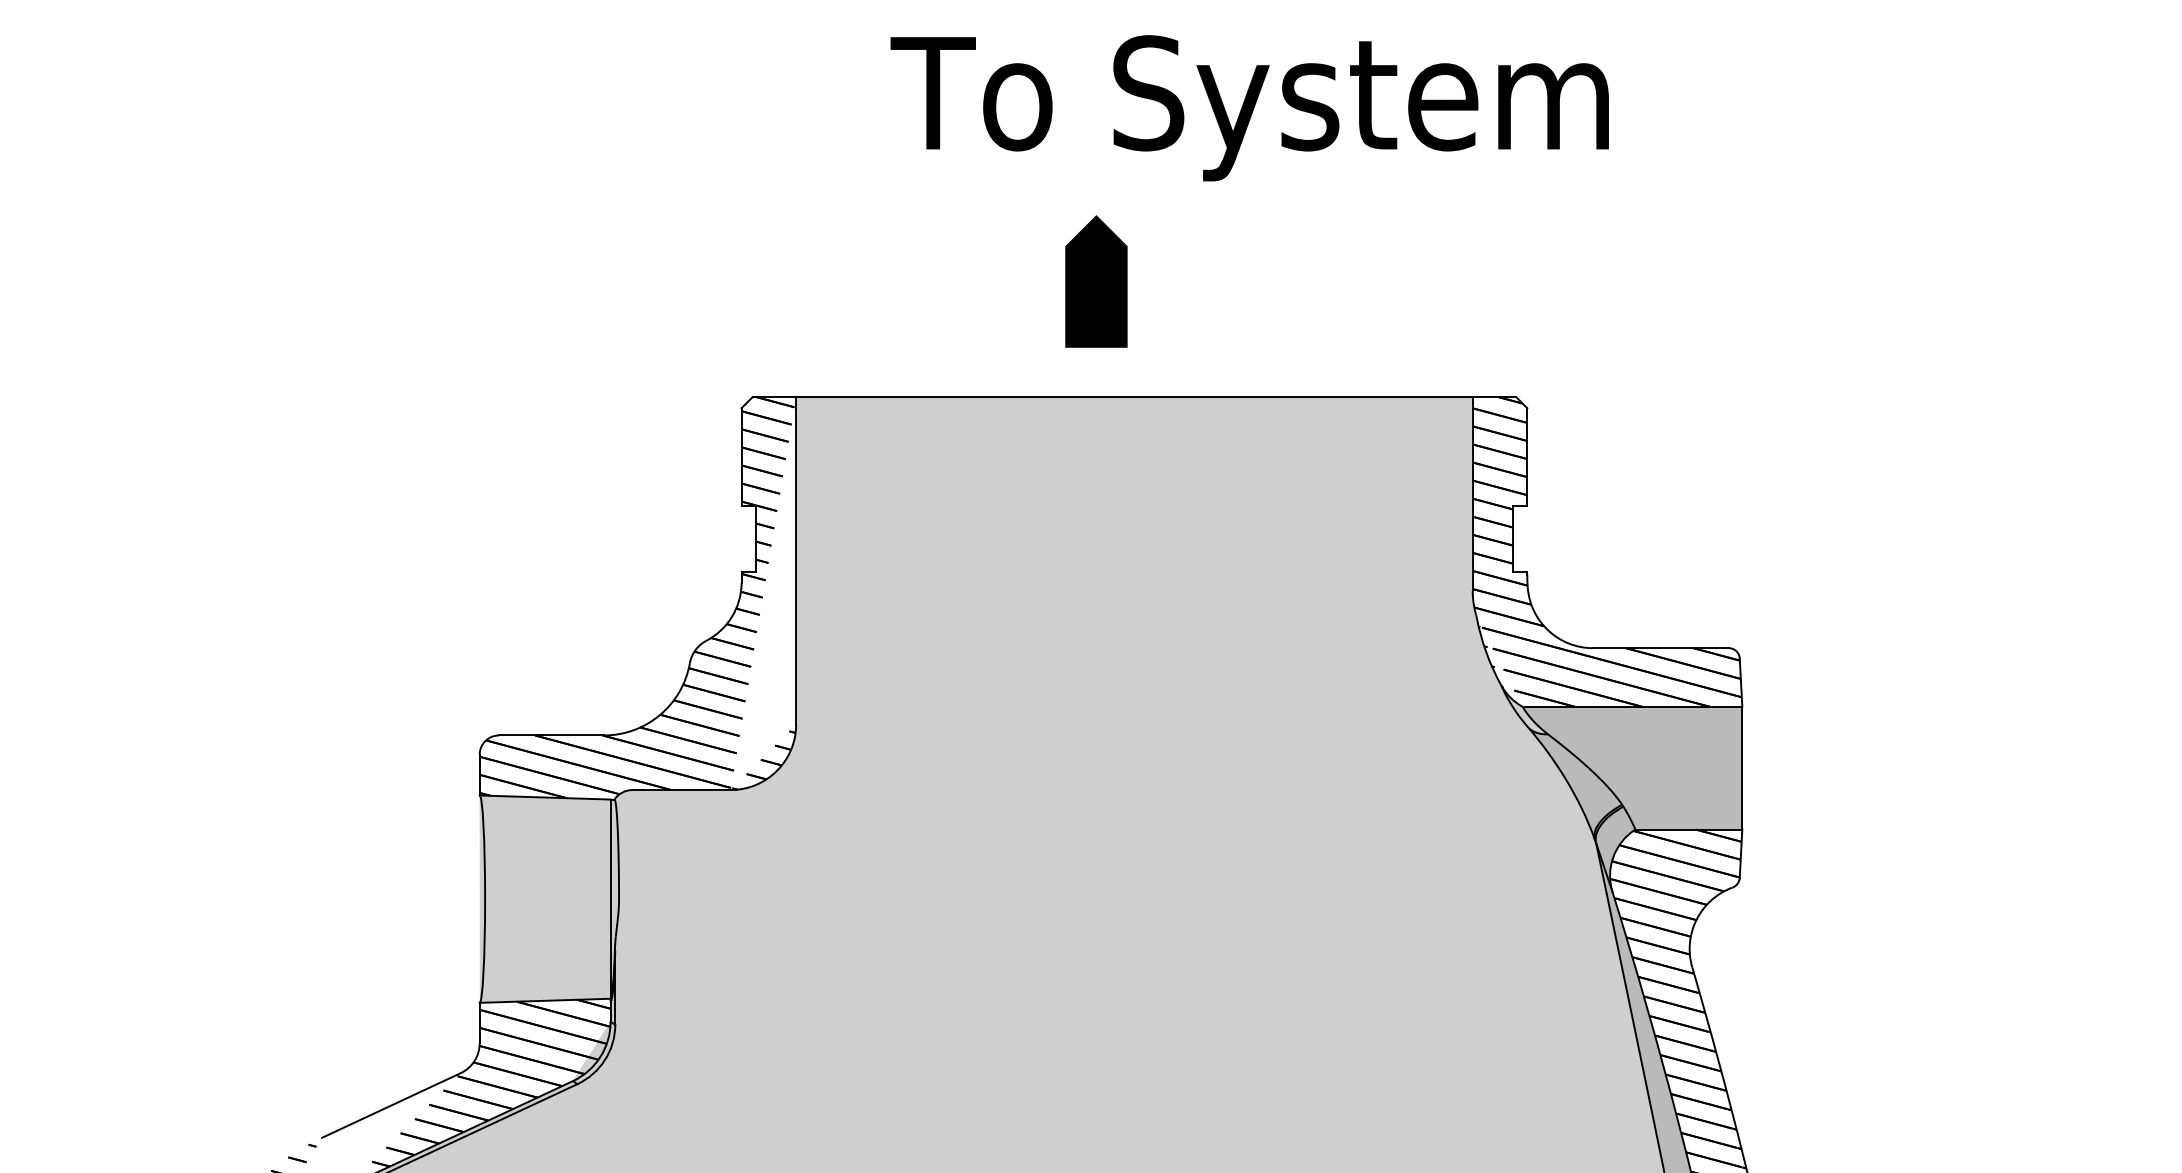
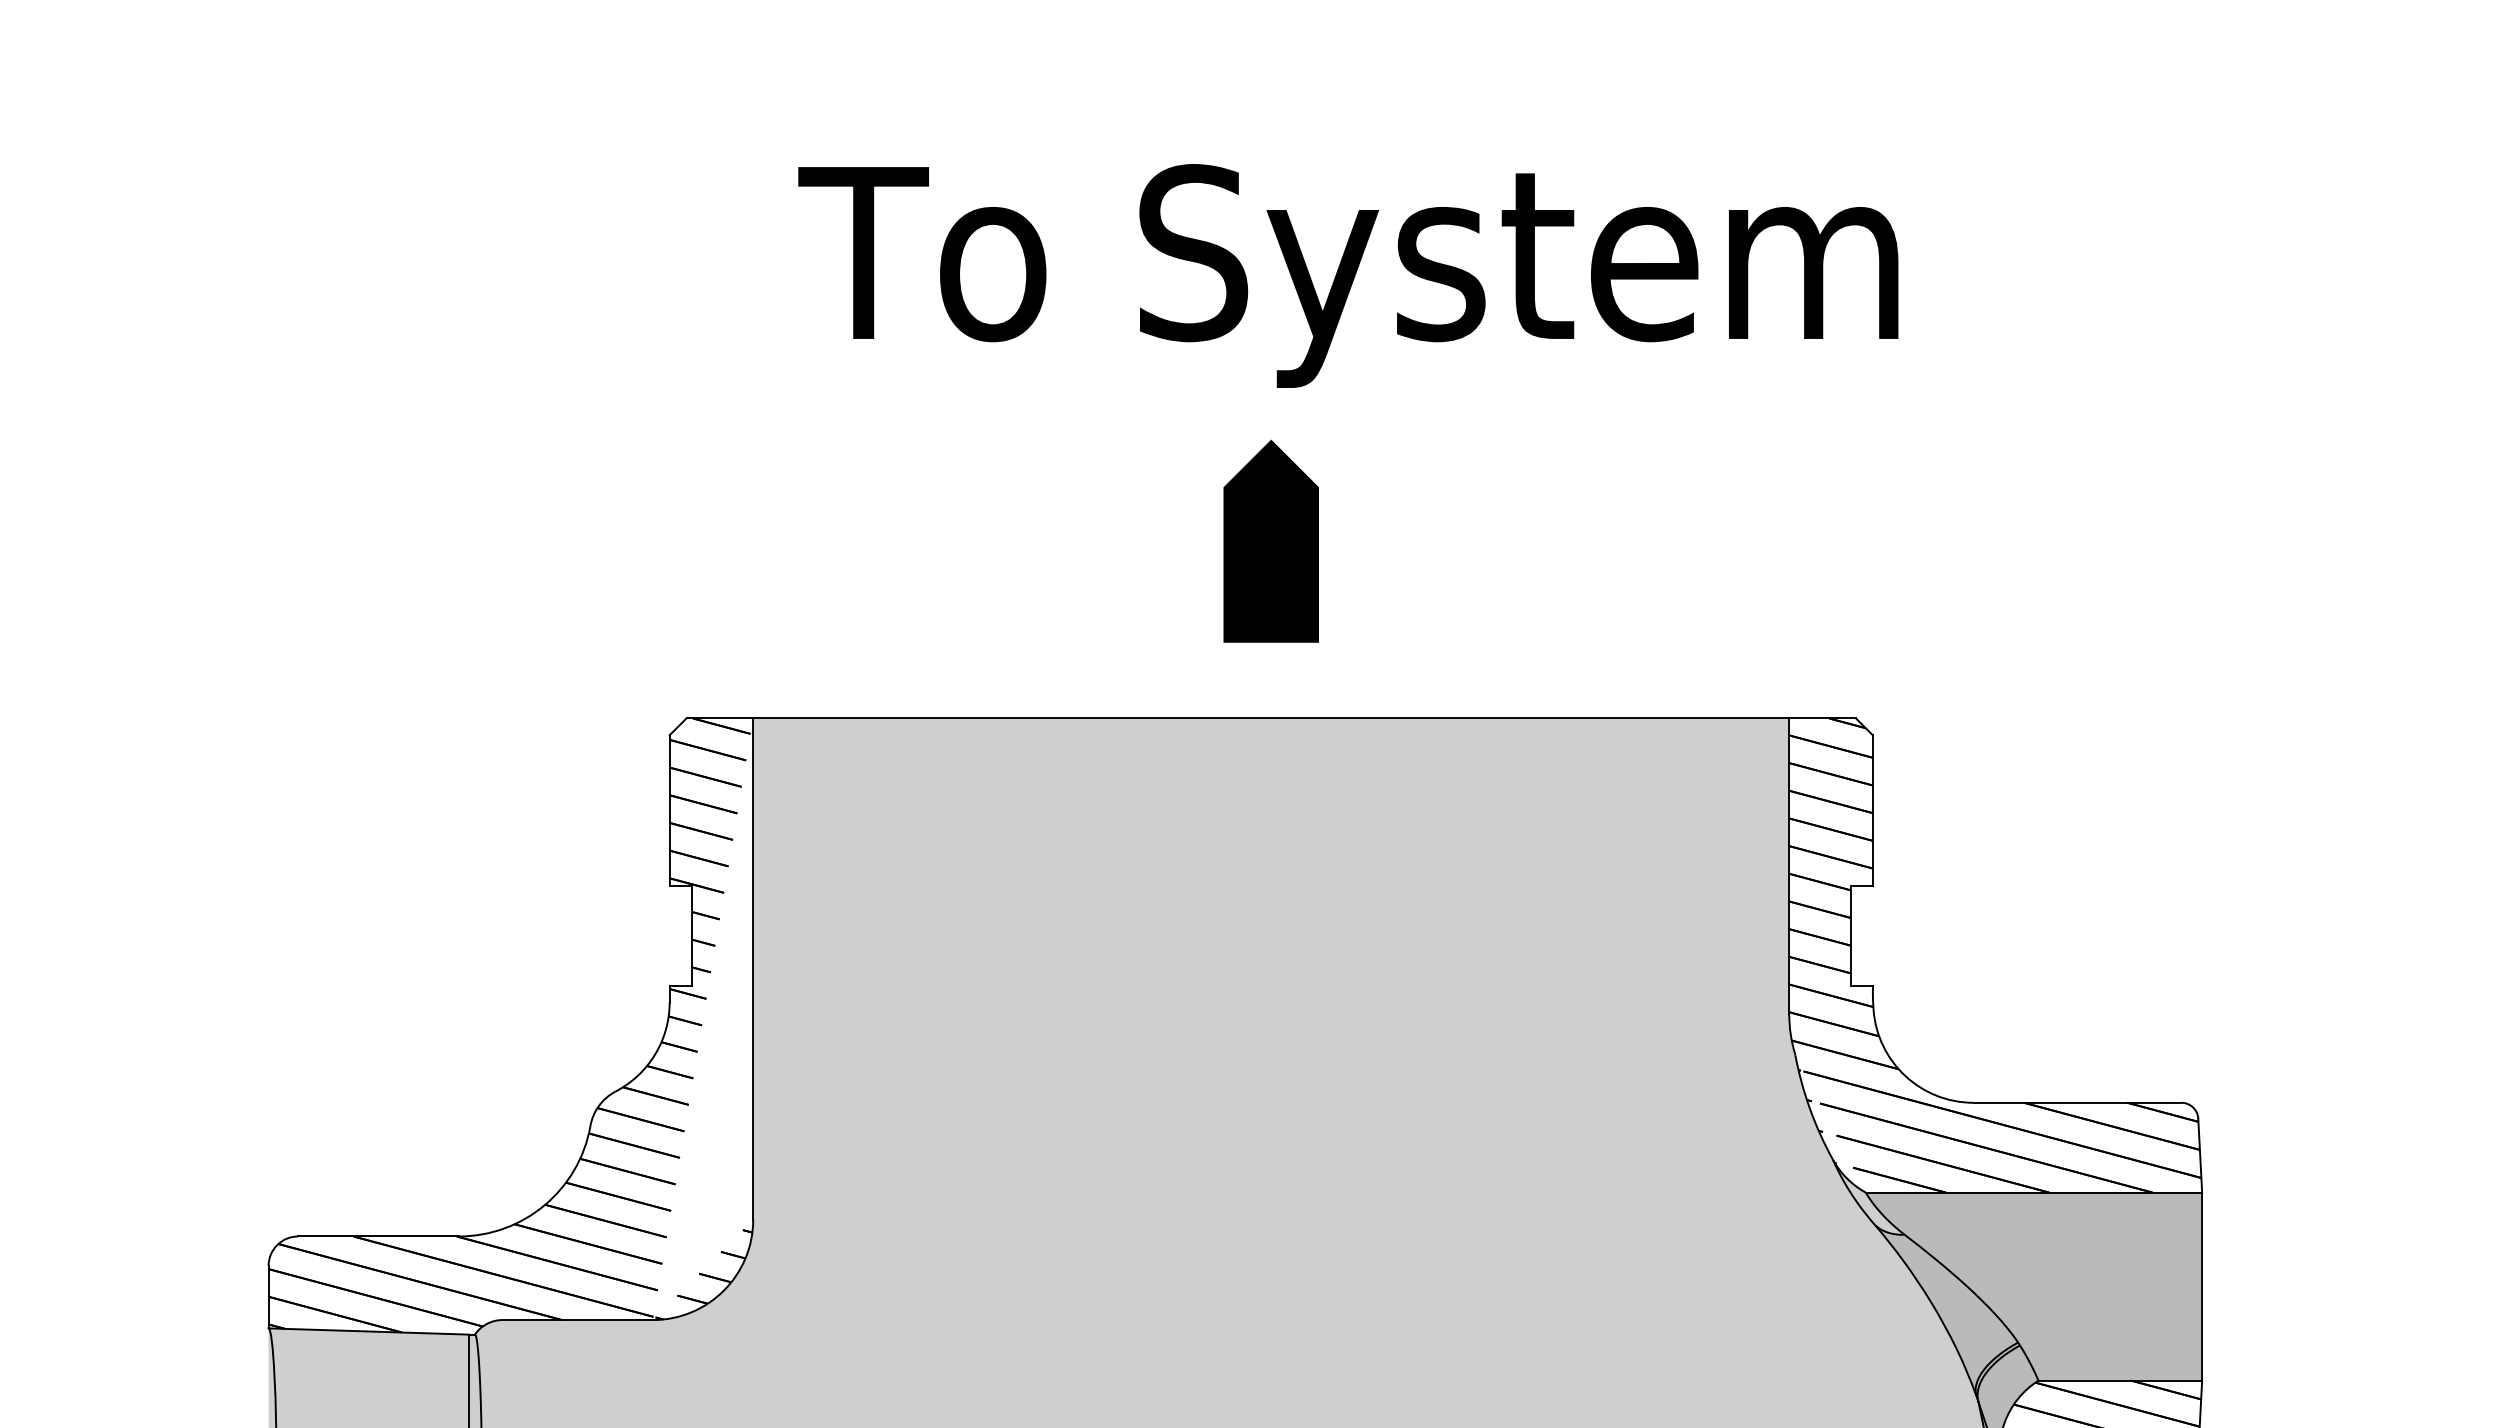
text: (1249, 108) -> (1347, 276), moved
line: (1096, 281) -> (1271, 541), moved

